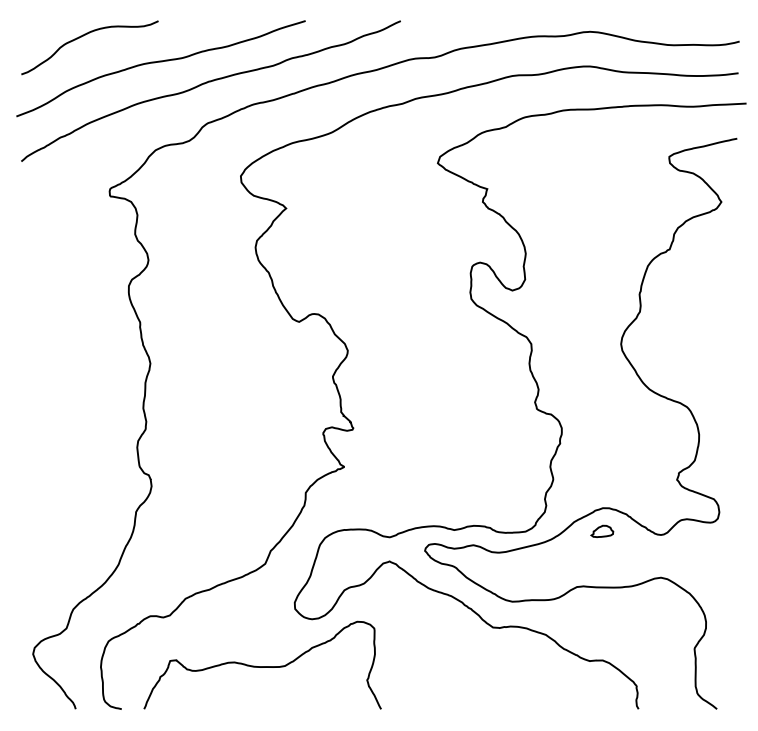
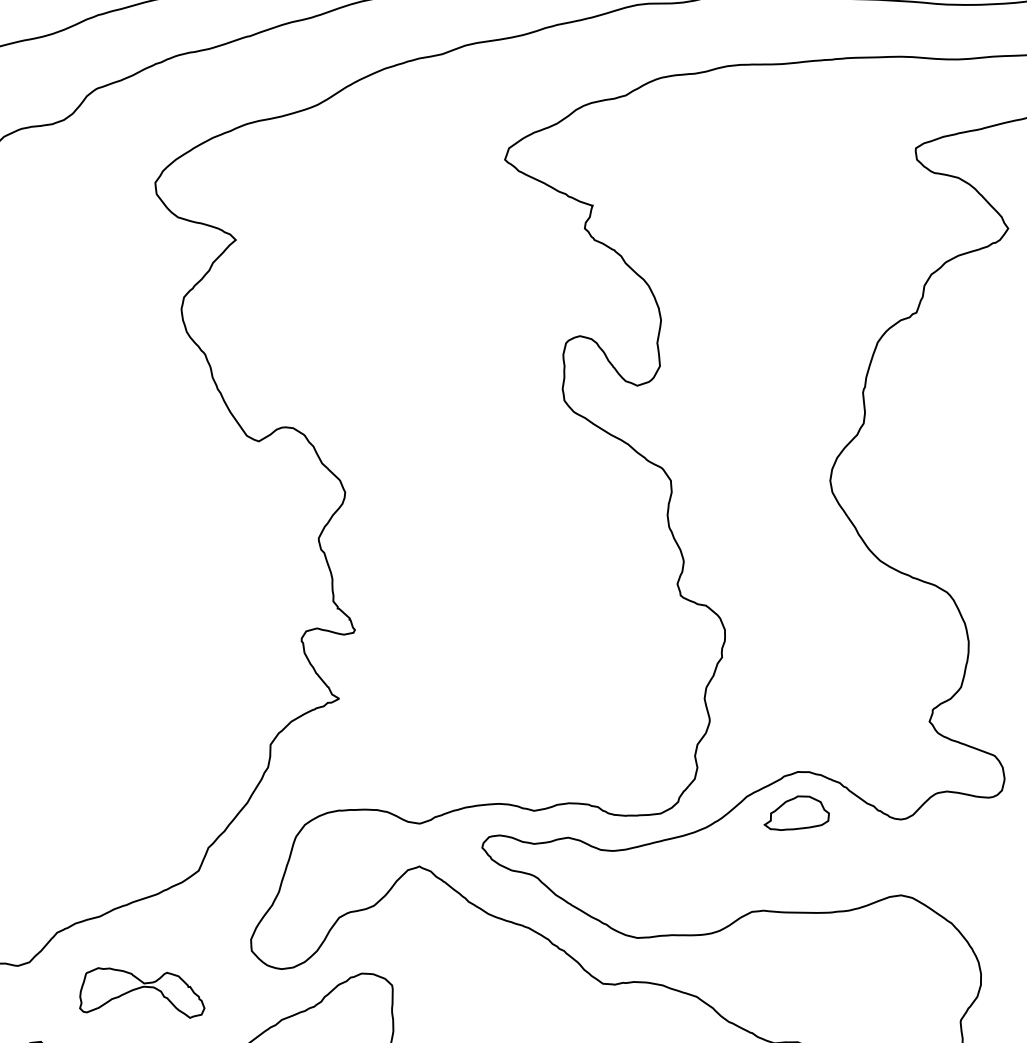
part: (602, 531) -> (797, 813), size x1.67
part: (233, 632) -> (142, 992), added

